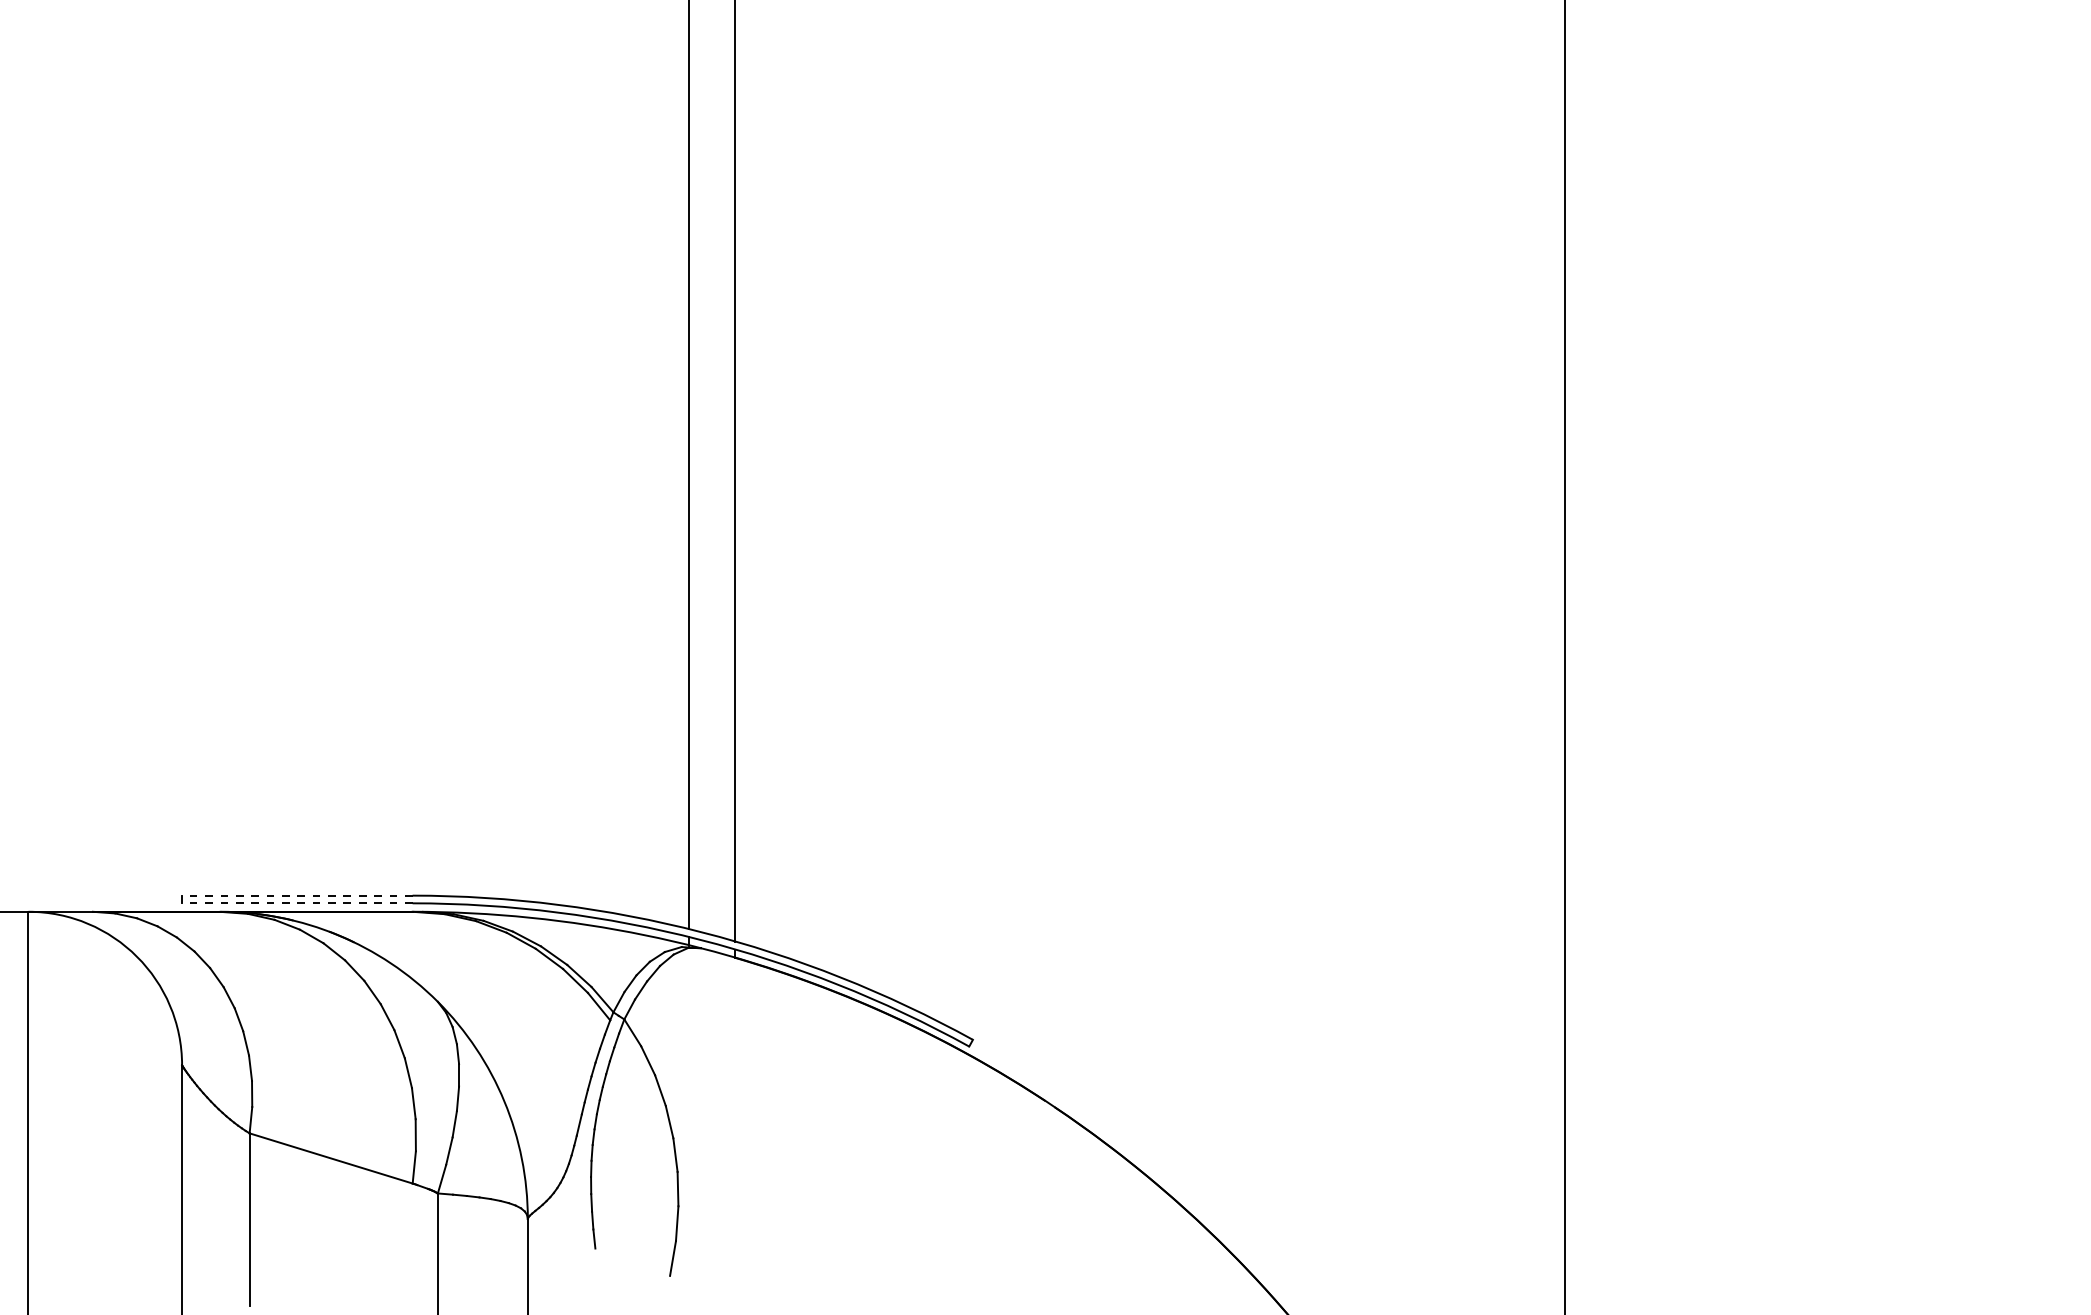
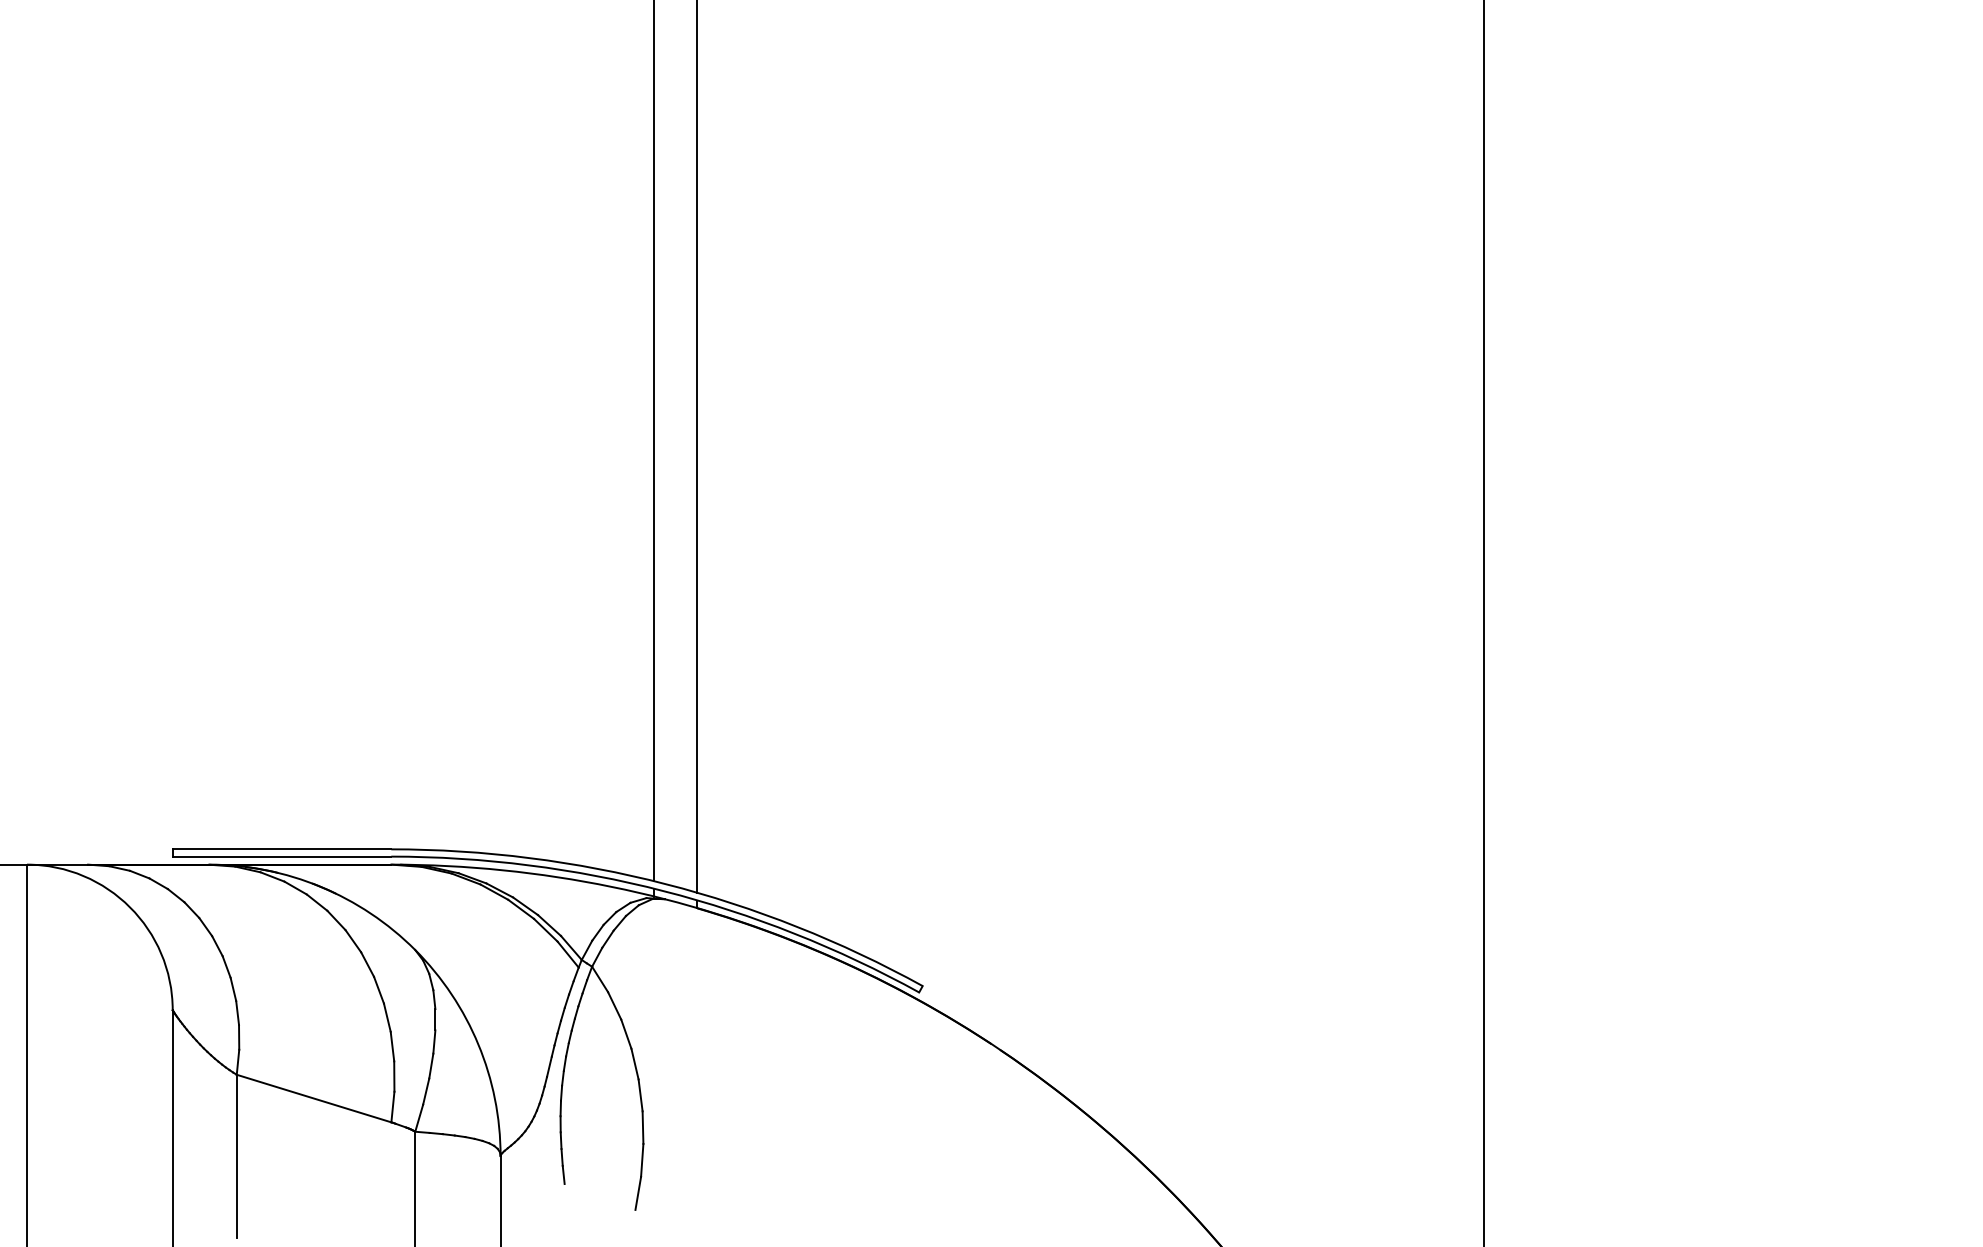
line: (296, 895) -> (281, 849), dashed -> solid
line: (296, 903) -> (281, 856), dashed -> solid

